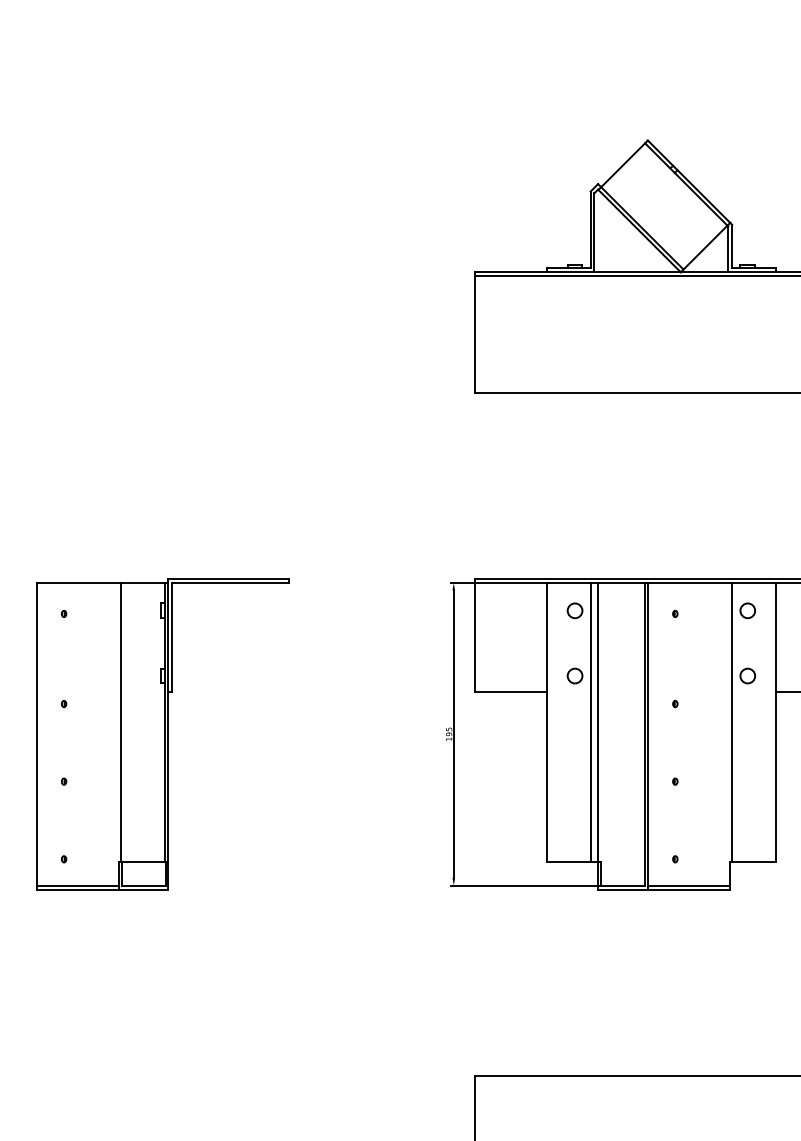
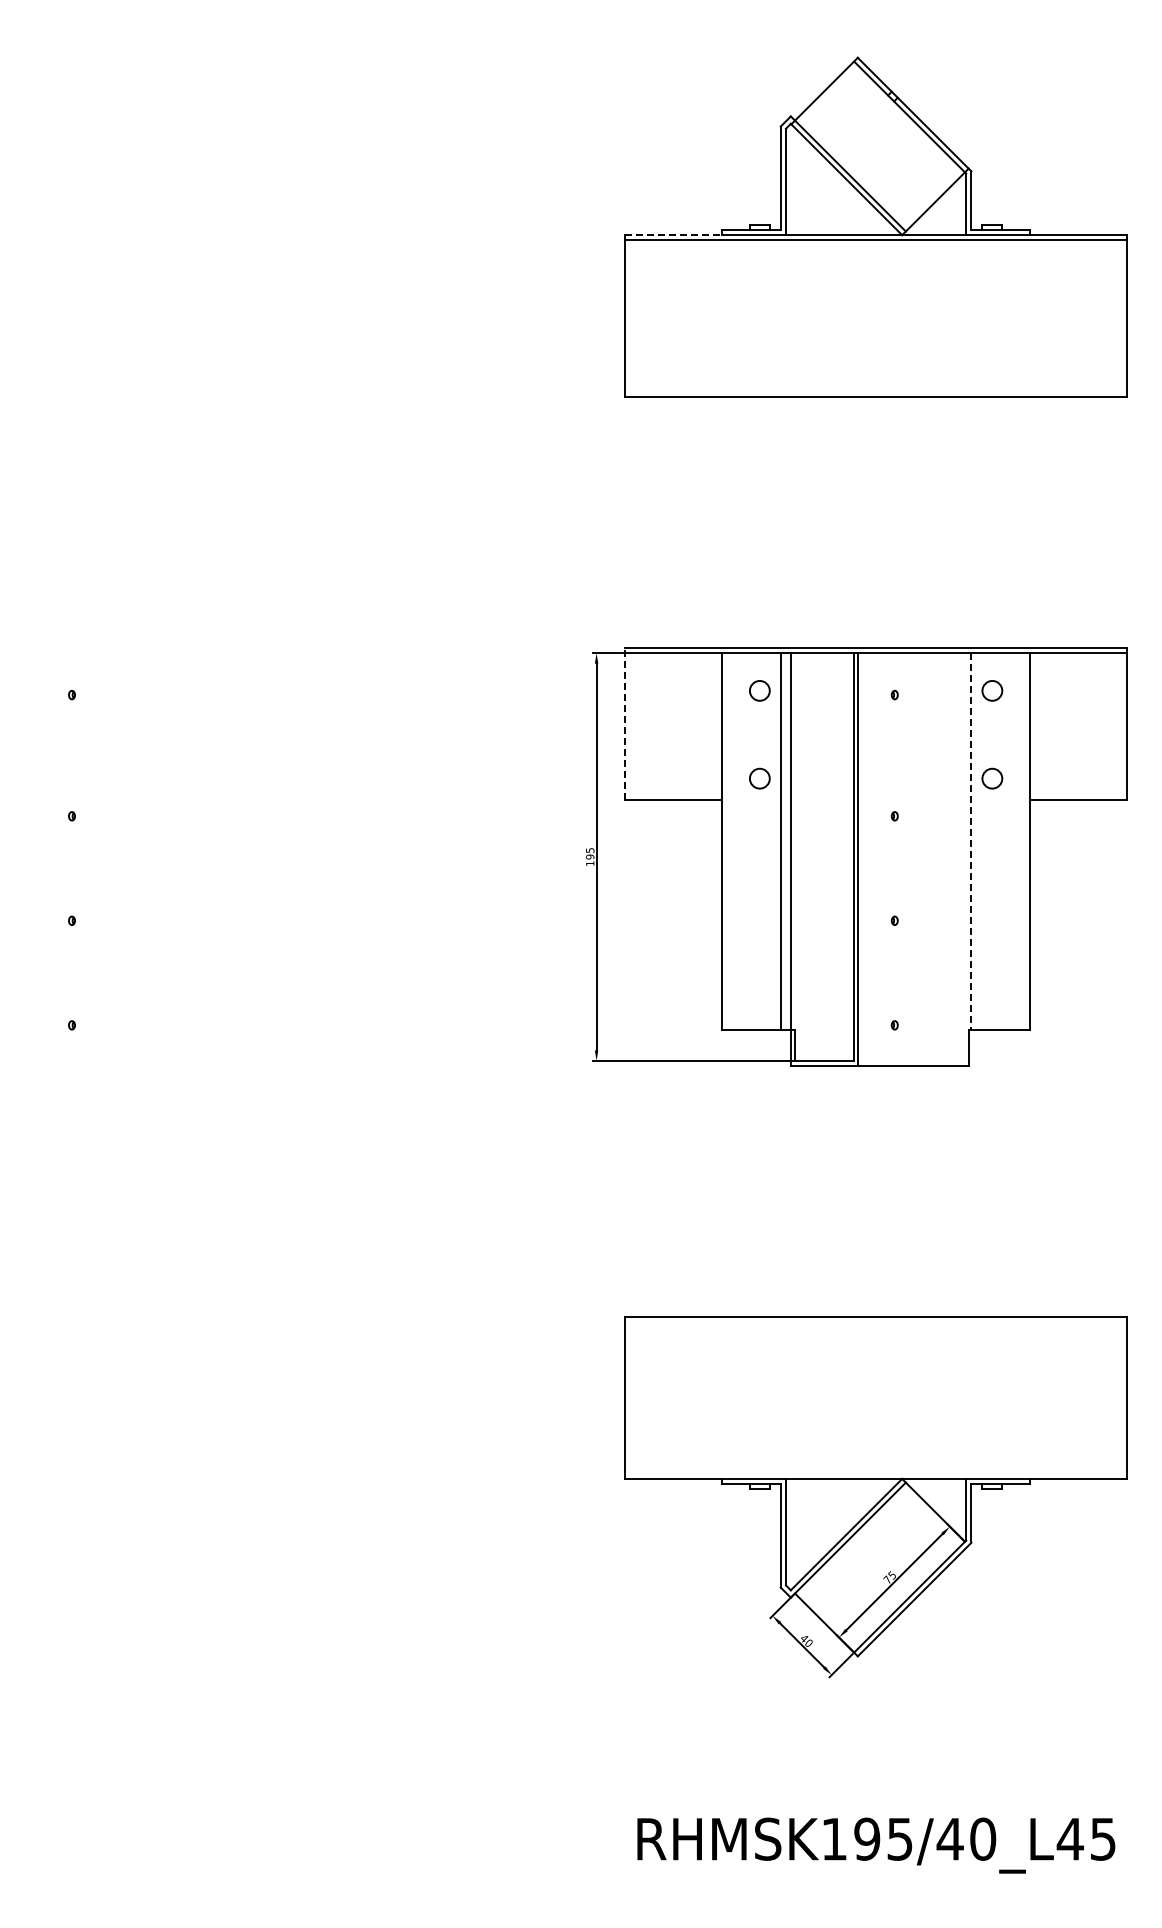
line: (511, 272) -> (674, 235), solid -> dashed
line: (475, 635) -> (625, 723), solid -> dashed
line: (732, 722) -> (971, 841), solid -> dashed
part: (162, 733) -> (204, 856), removed
line: (688, 885) -> (912, 1060), removed

